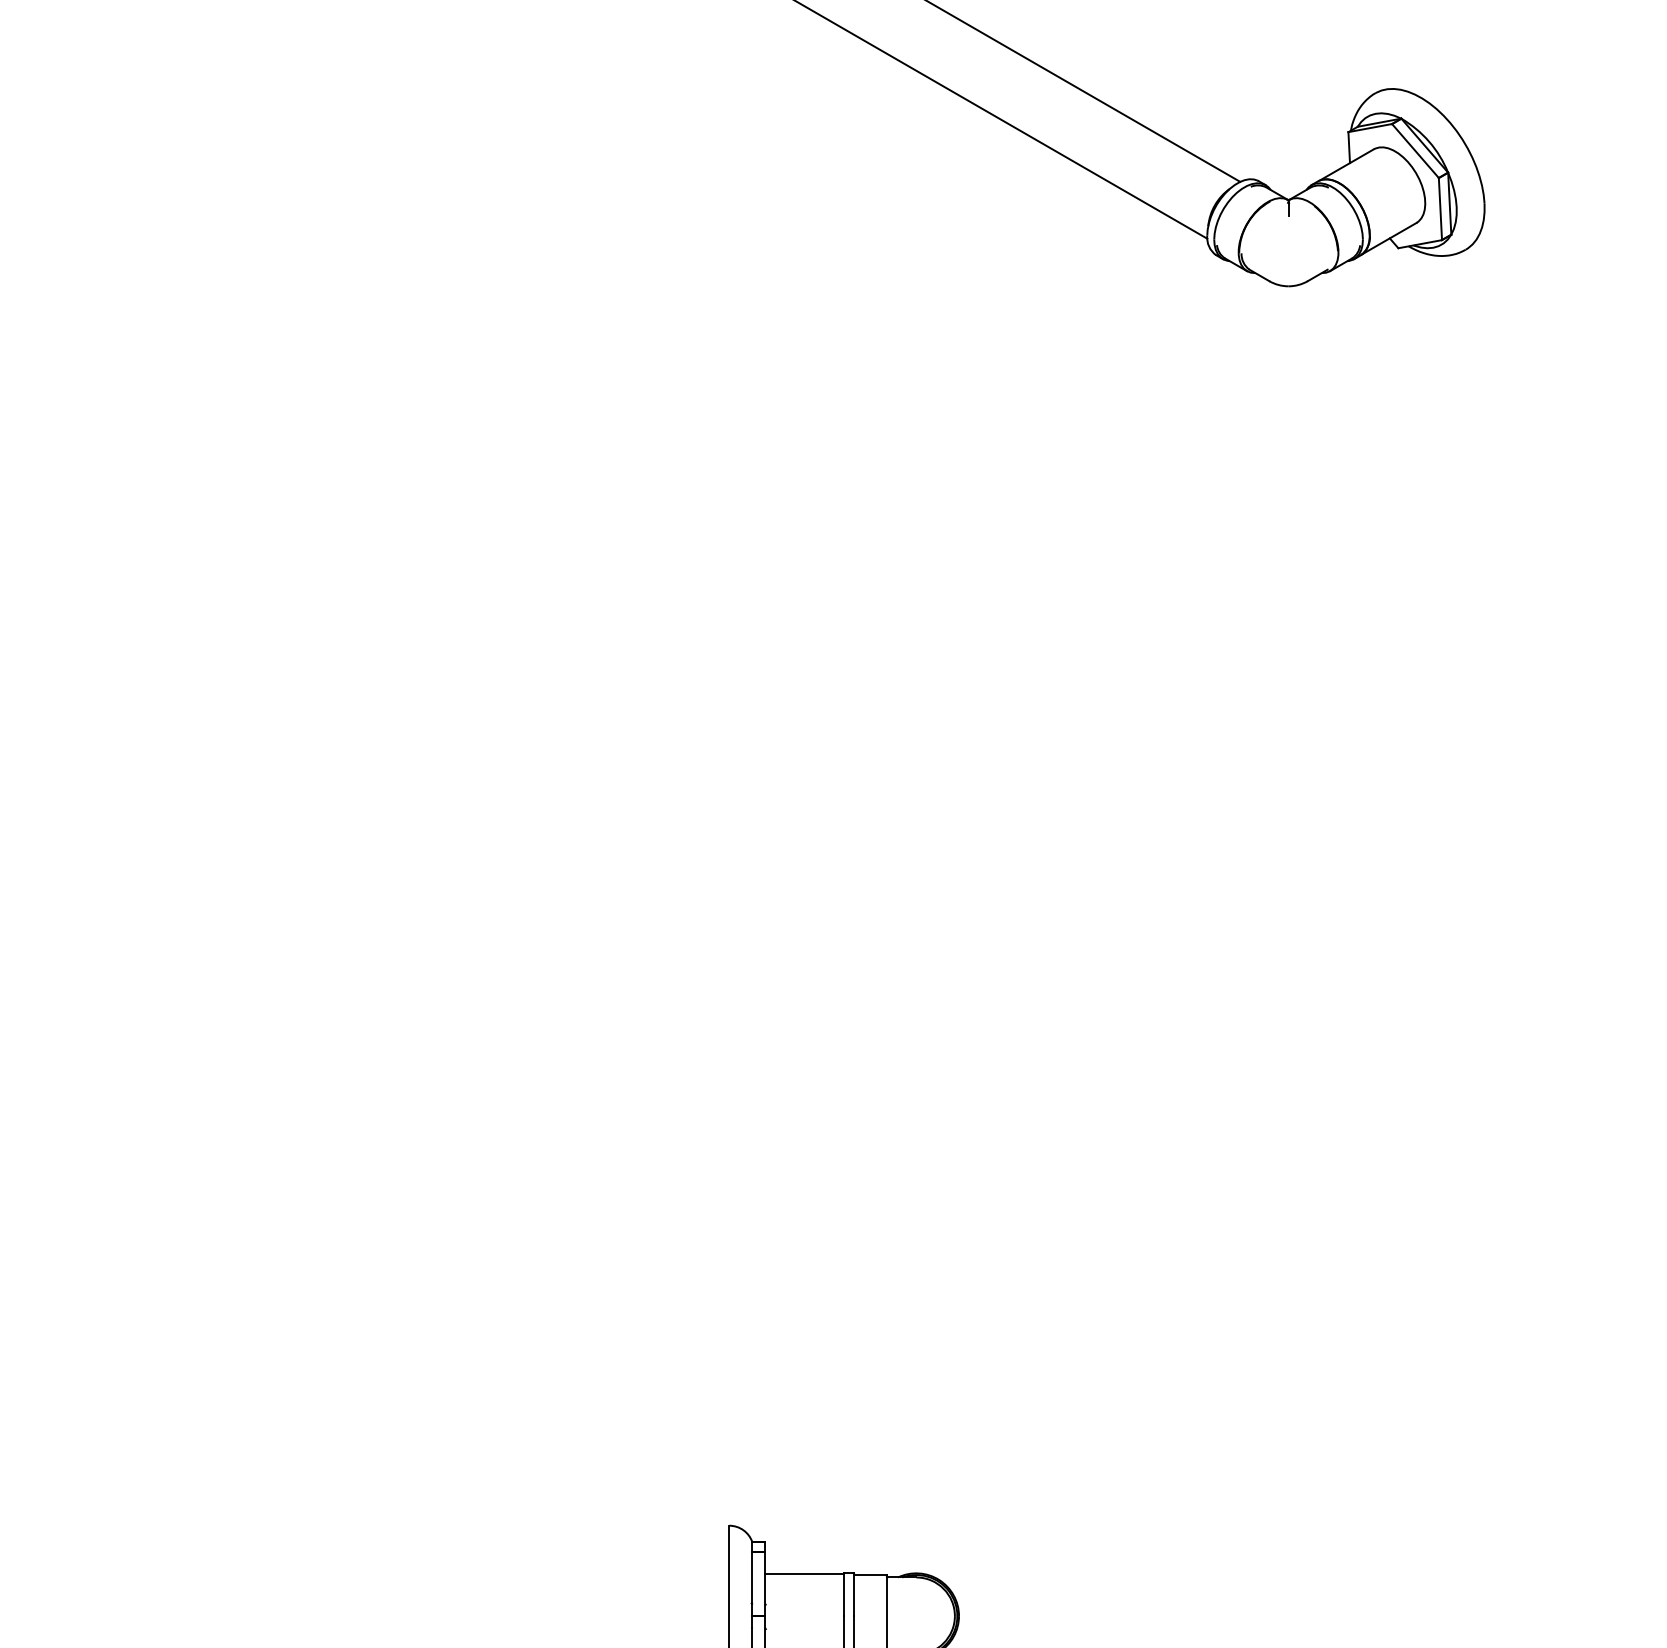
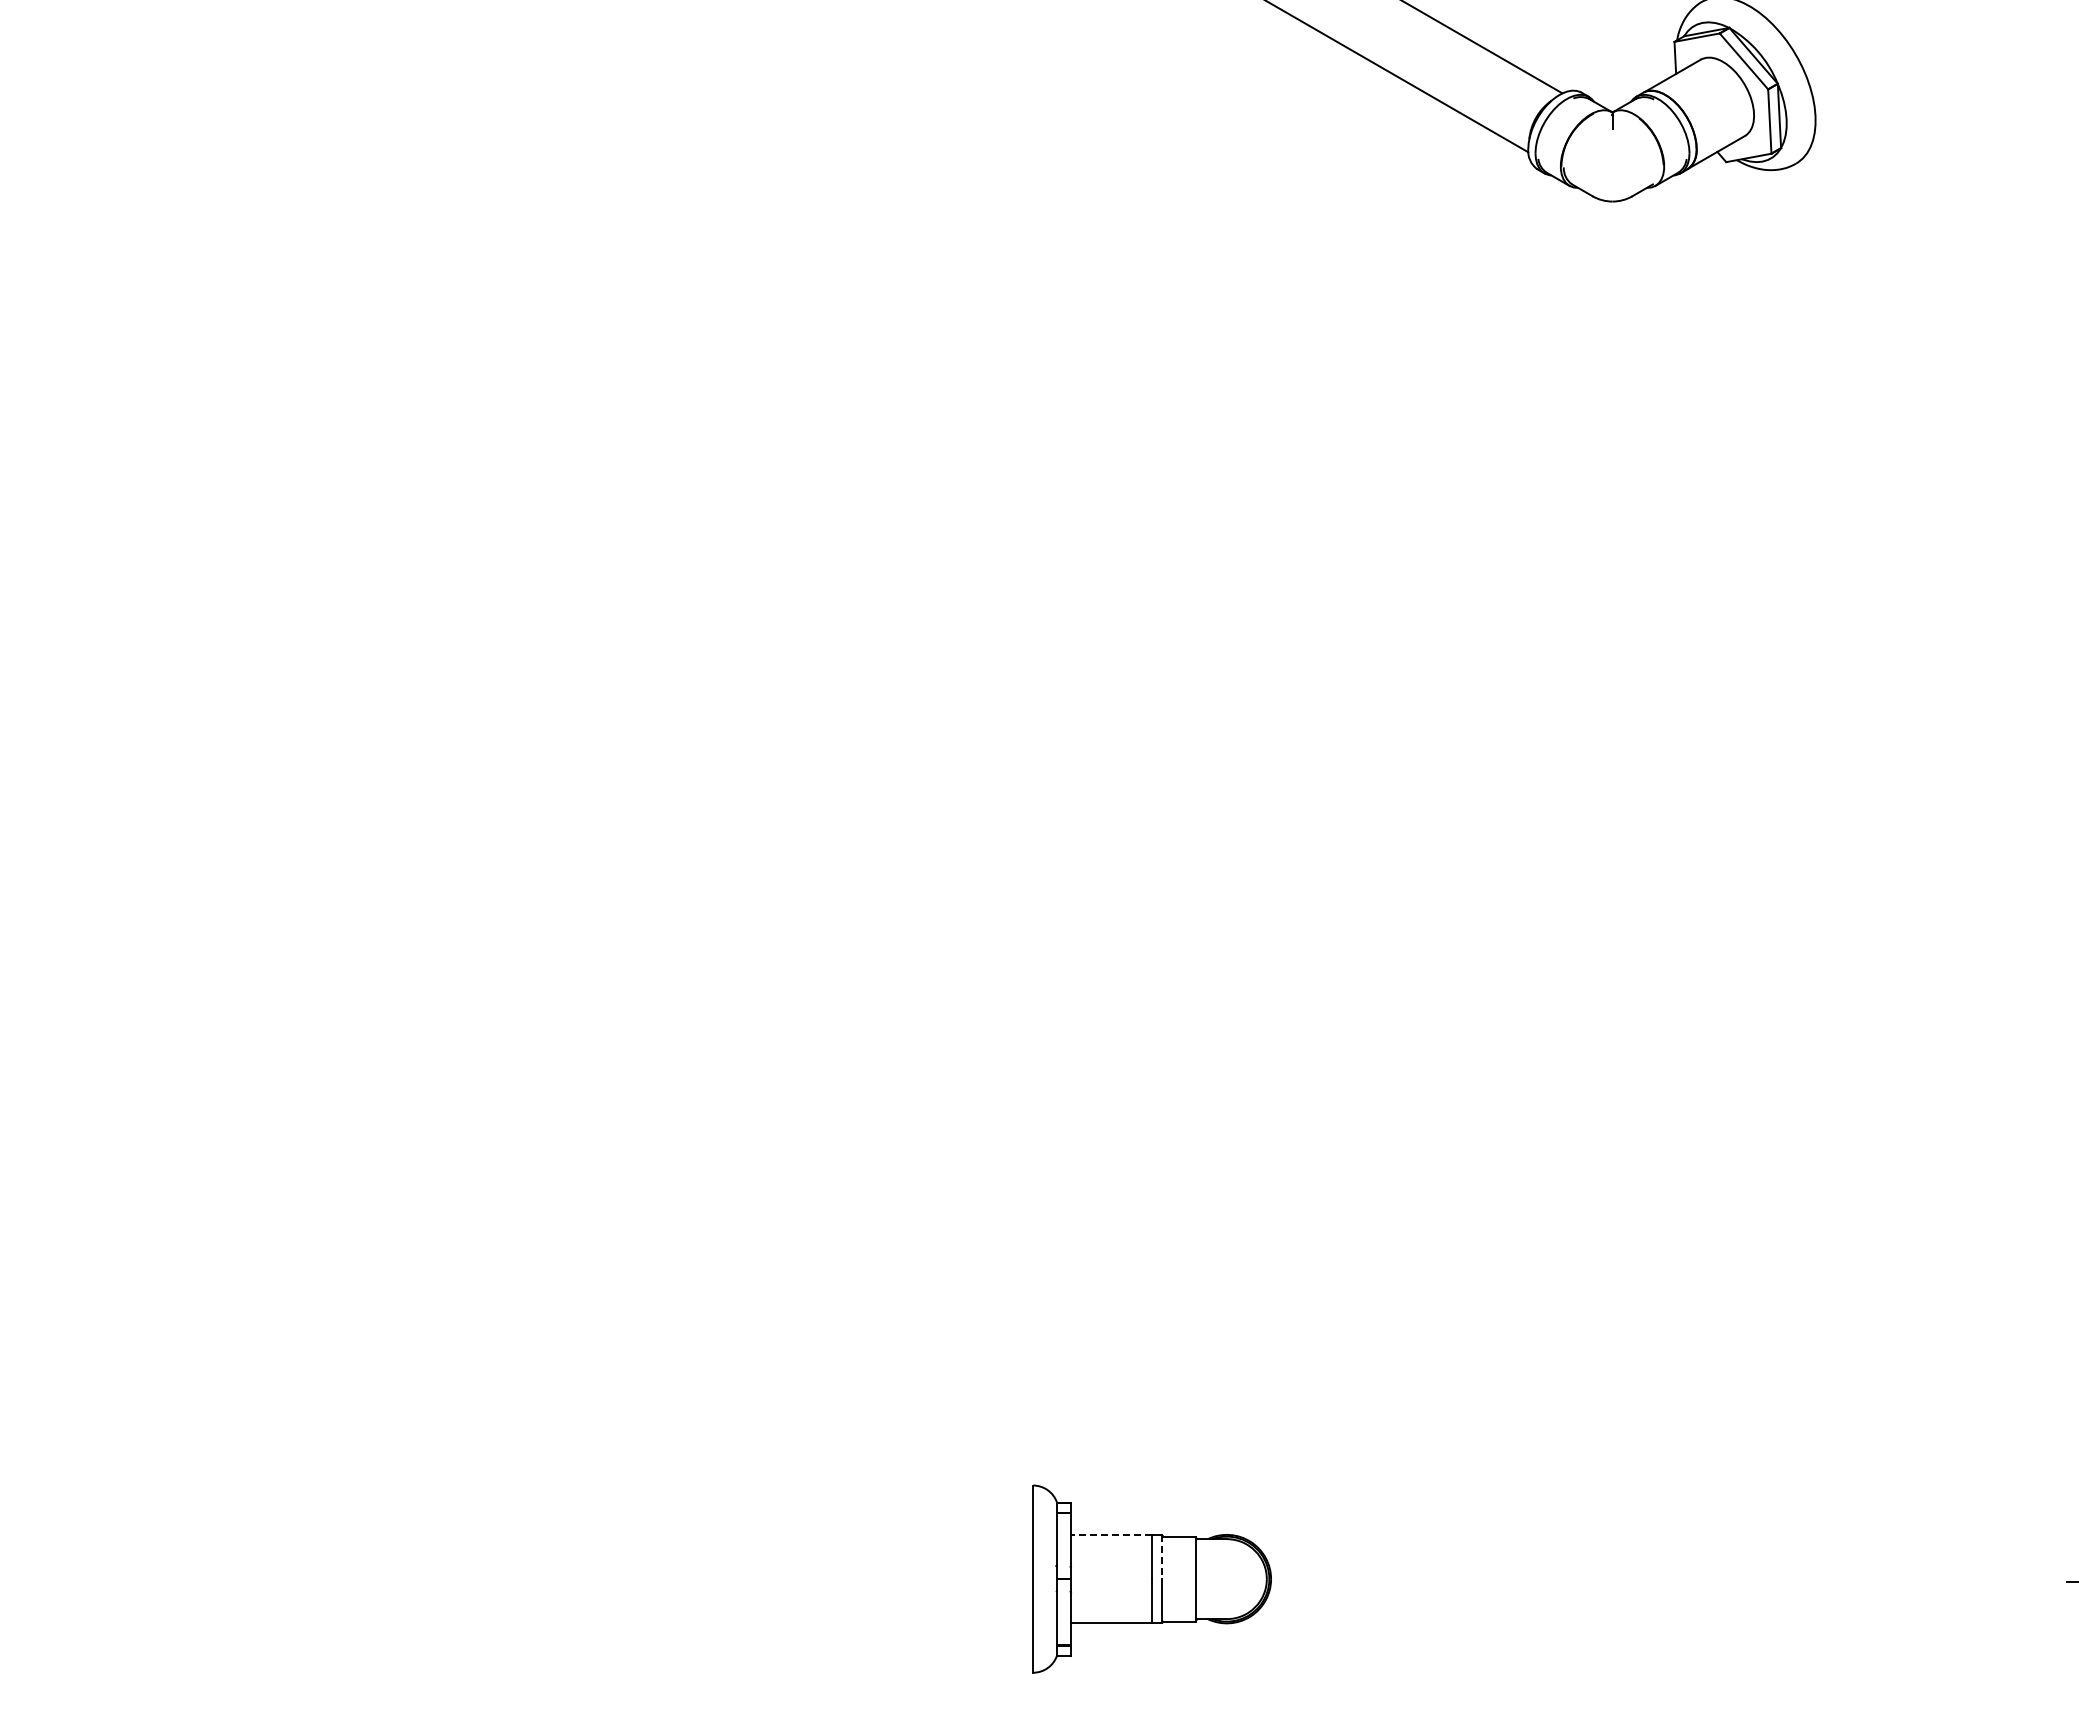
line: (804, 1573) -> (1111, 1535), solid -> dashed
line: (854, 1595) -> (1162, 1557), solid -> dashed

